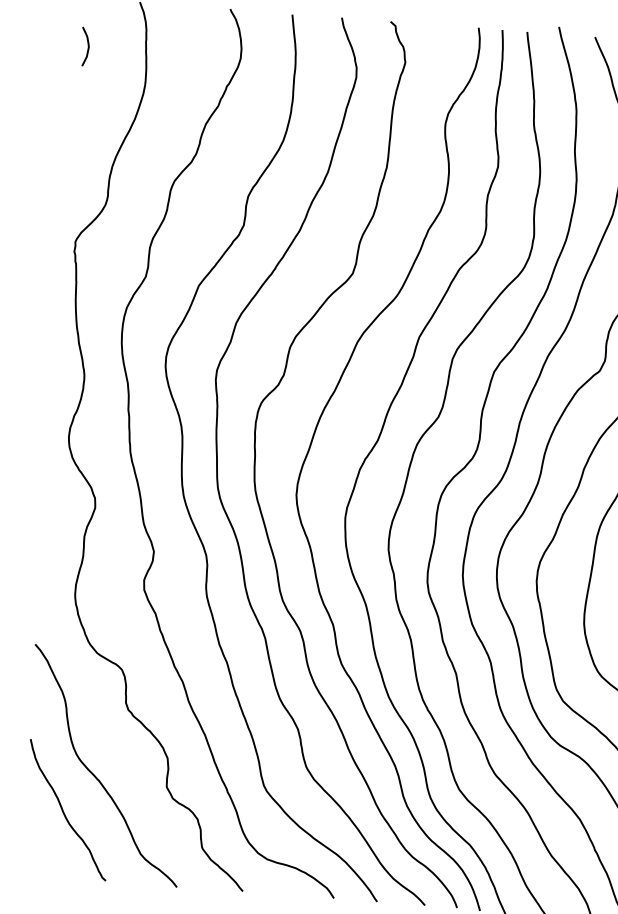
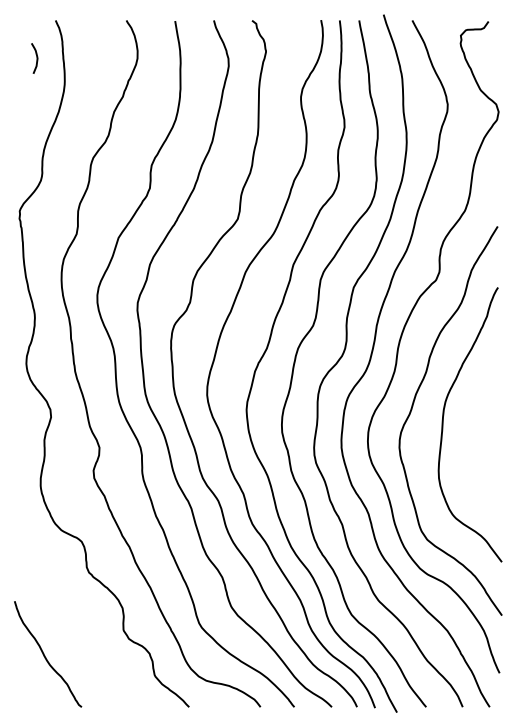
curve: (87, 46) -> (36, 58), moved
curve: (95, 775) -> (67, 625), removed

